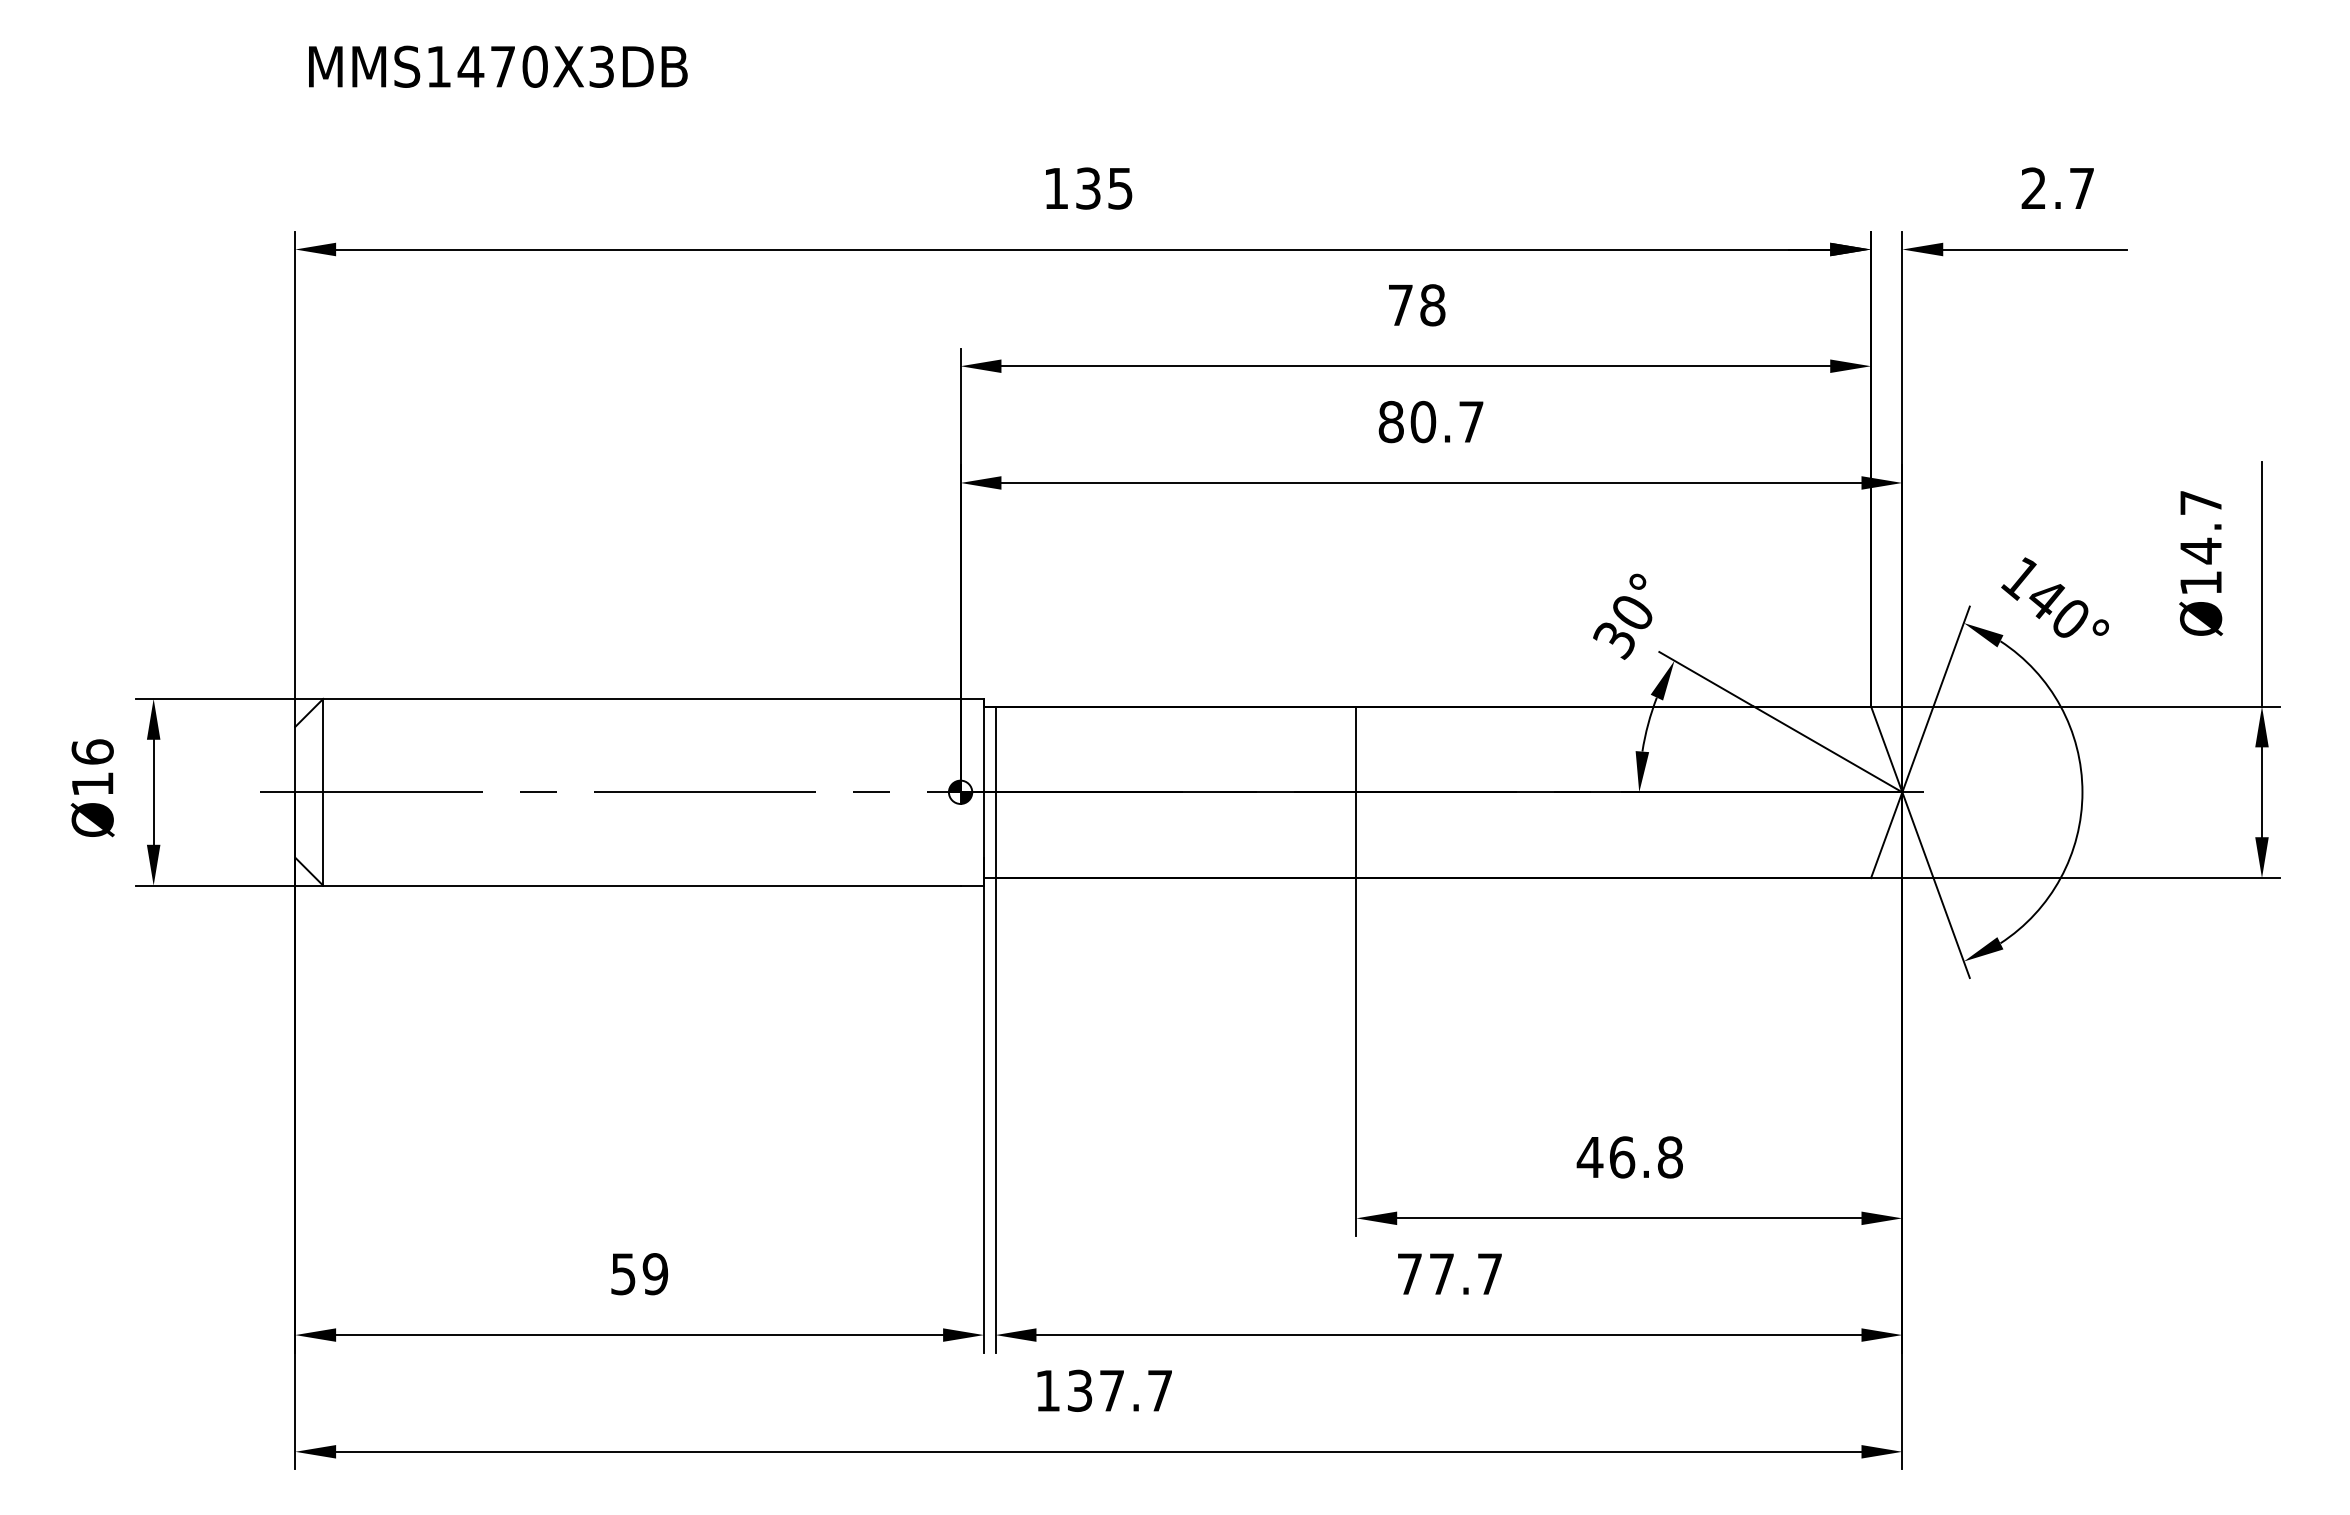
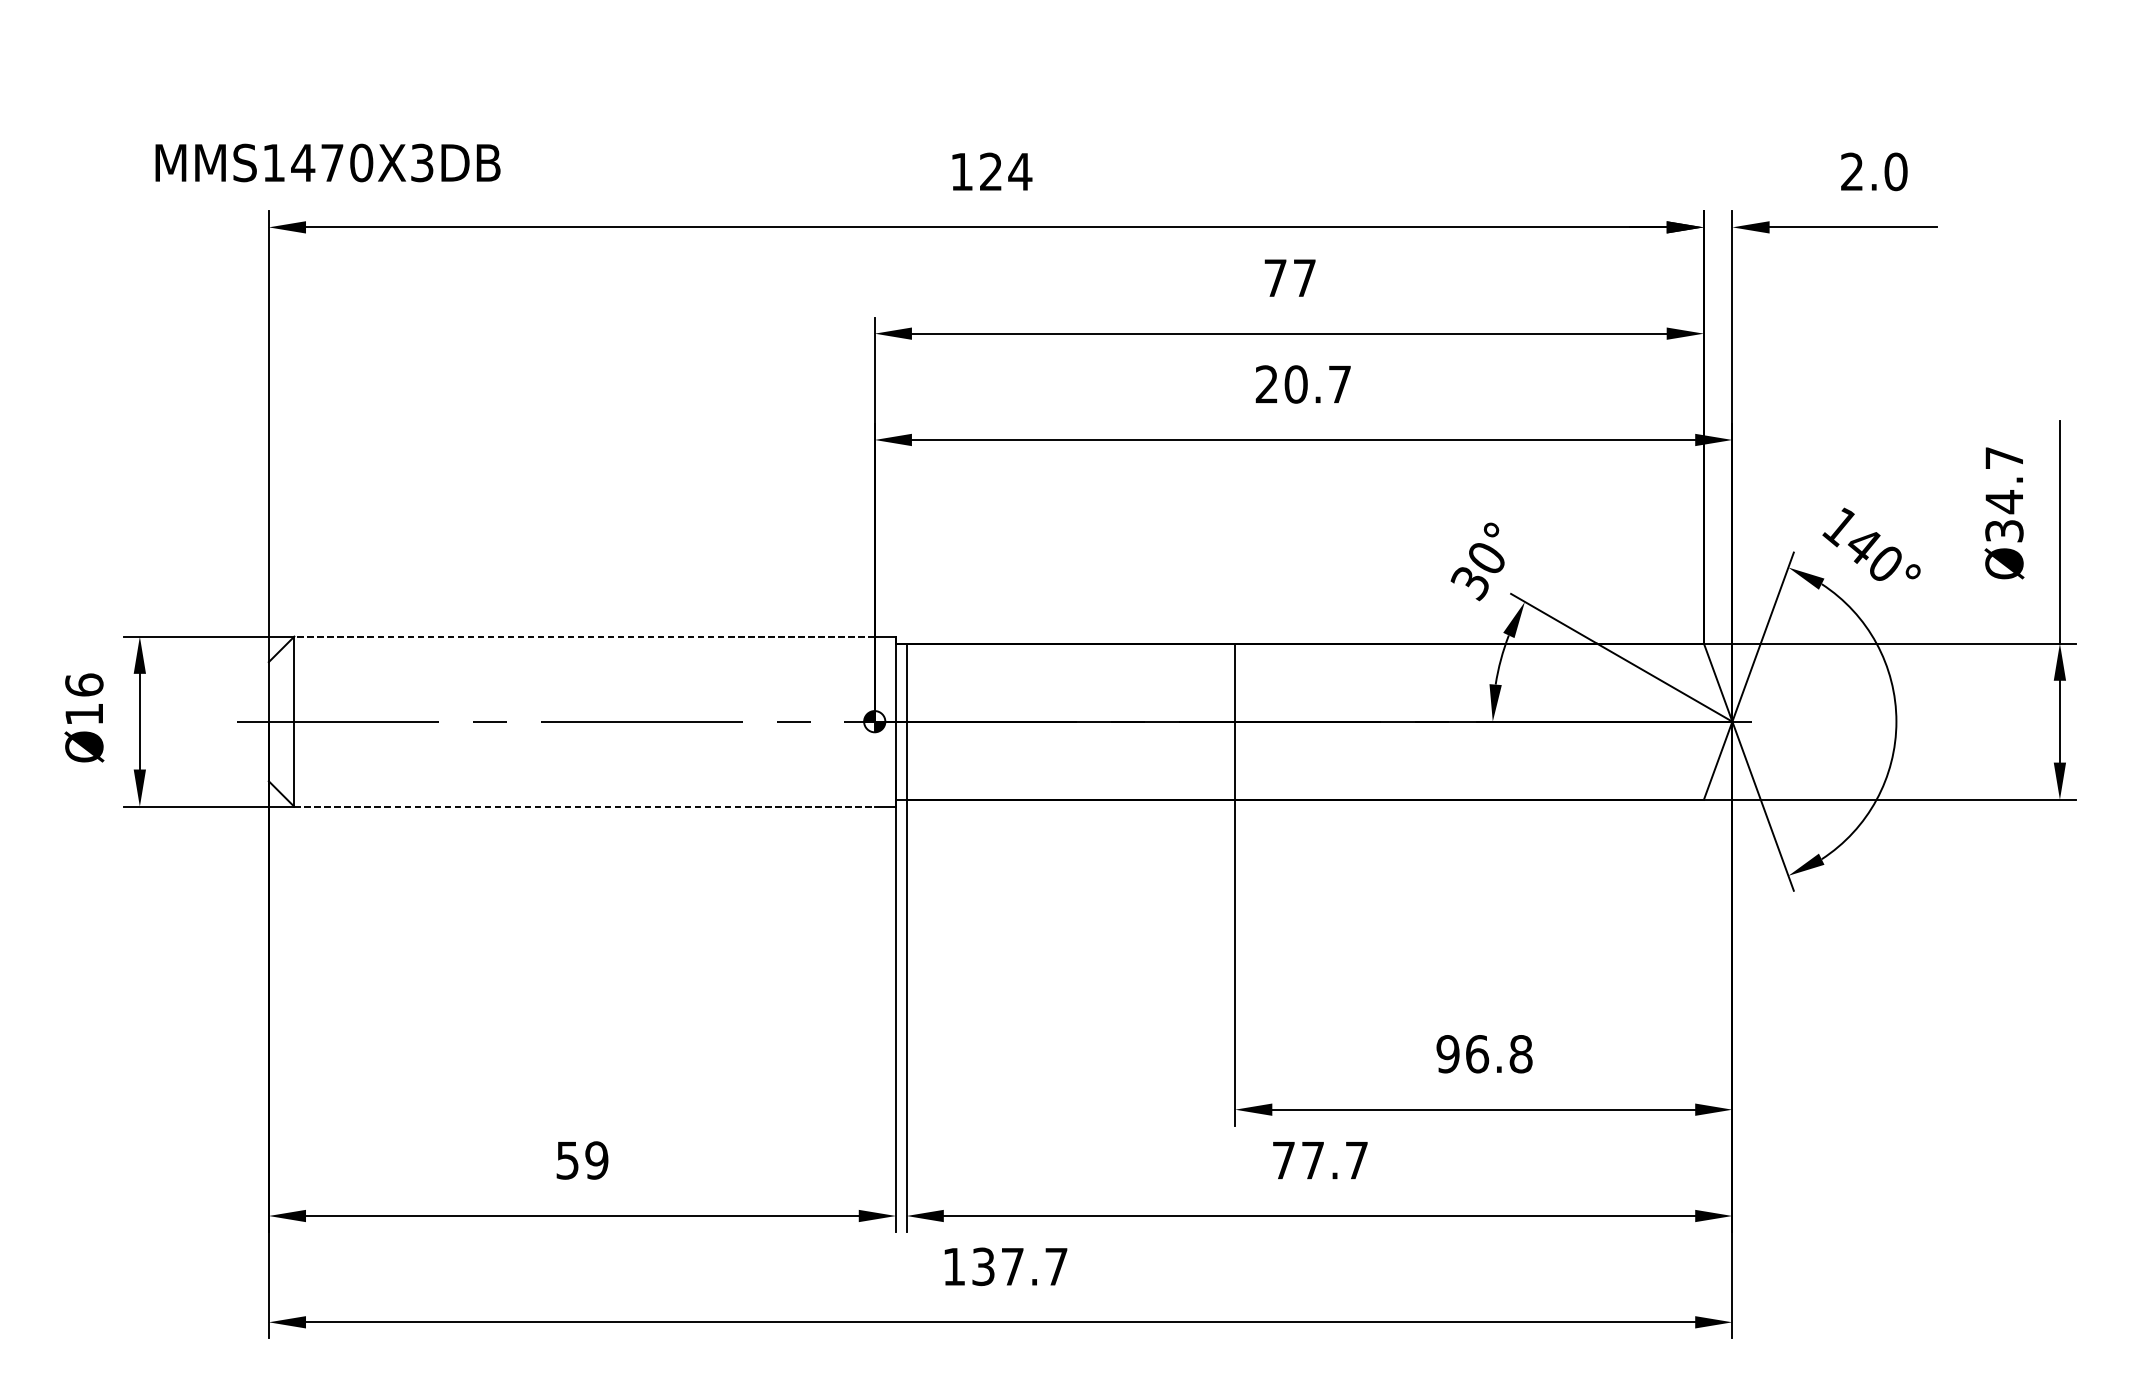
text: (498, 66) -> (328, 162), moved
text: (1104, 188) -> (1005, 171), 135 -> 124
text: (2081, 188) -> (1895, 171), 2.7 -> 2.0
text: (1432, 305) -> (1304, 278), 78 -> 77
text: (1390, 421) -> (1266, 384), 80.7 -> 20.7
text: (2201, 583) -> (2004, 531), Ø14.7 -> Ø34.7
line: (641, 698) -> (584, 636), solid -> dashed
line: (641, 885) -> (584, 806), solid -> dashed
text: (1589, 1157) -> (1447, 1054), 46.8 -> 96.8

